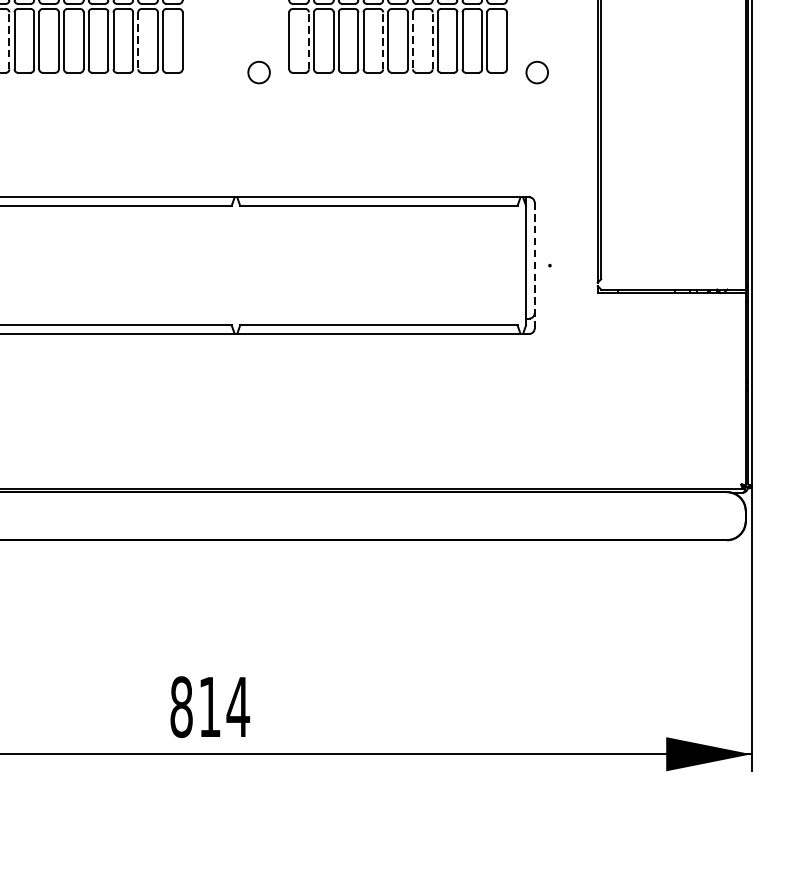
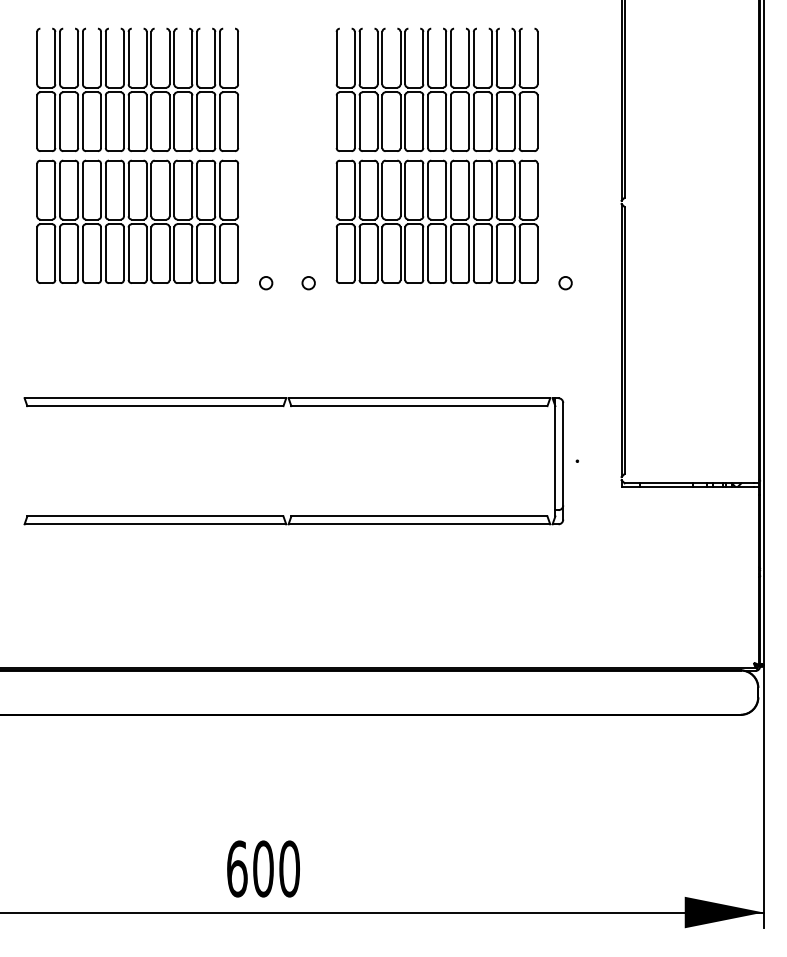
line: (9, 40) -> (78, 253), dashed -> solid
line: (308, 40) -> (354, 253), dashed -> solid
line: (383, 40) -> (423, 253), dashed -> solid
line: (433, 40) -> (469, 253), dashed -> solid
line: (138, 41) -> (197, 254), dashed -> solid
line: (412, 41) -> (450, 254), dashed -> solid
circle: (213, 73) -> (266, 283), added
circle: (258, 73) -> (308, 283), size x0.62
circle: (537, 73) -> (565, 283), size x0.62
line: (534, 264) -> (563, 460), dashed -> solid
text: (210, 706) -> (263, 868), 814 -> 600

